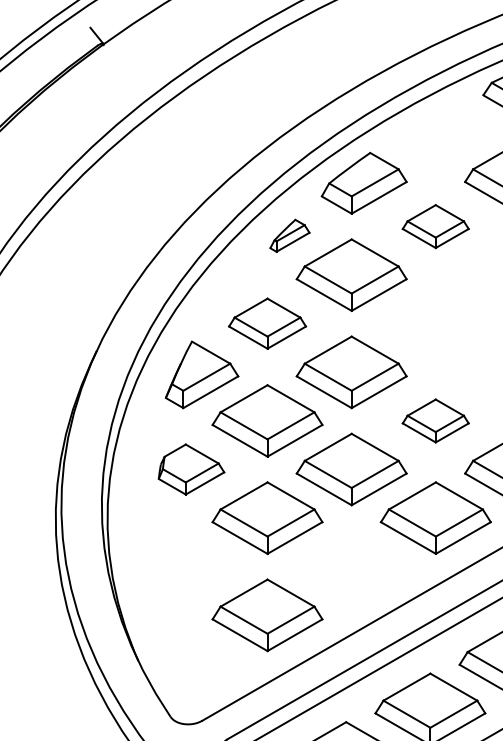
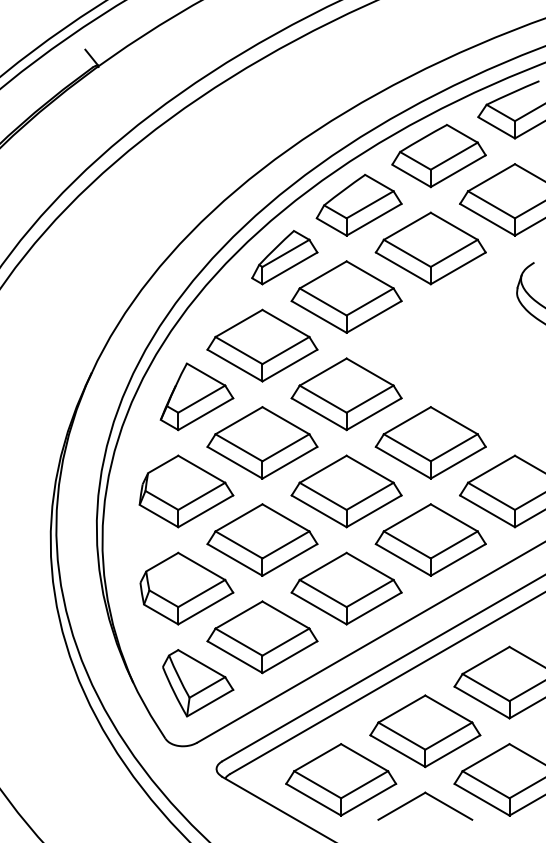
part: (443, 133) -> (438, 155), added
part: (435, 226) -> (430, 248), size x1.67
part: (289, 235) -> (284, 257), size x1.67
part: (267, 323) -> (262, 345), size x1.43
part: (435, 420) -> (430, 442), size x1.67
part: (191, 469) -> (186, 491), size x1.43
part: (191, 566) -> (186, 588), added
part: (351, 566) -> (346, 588), added
part: (203, 661) -> (198, 683), added

